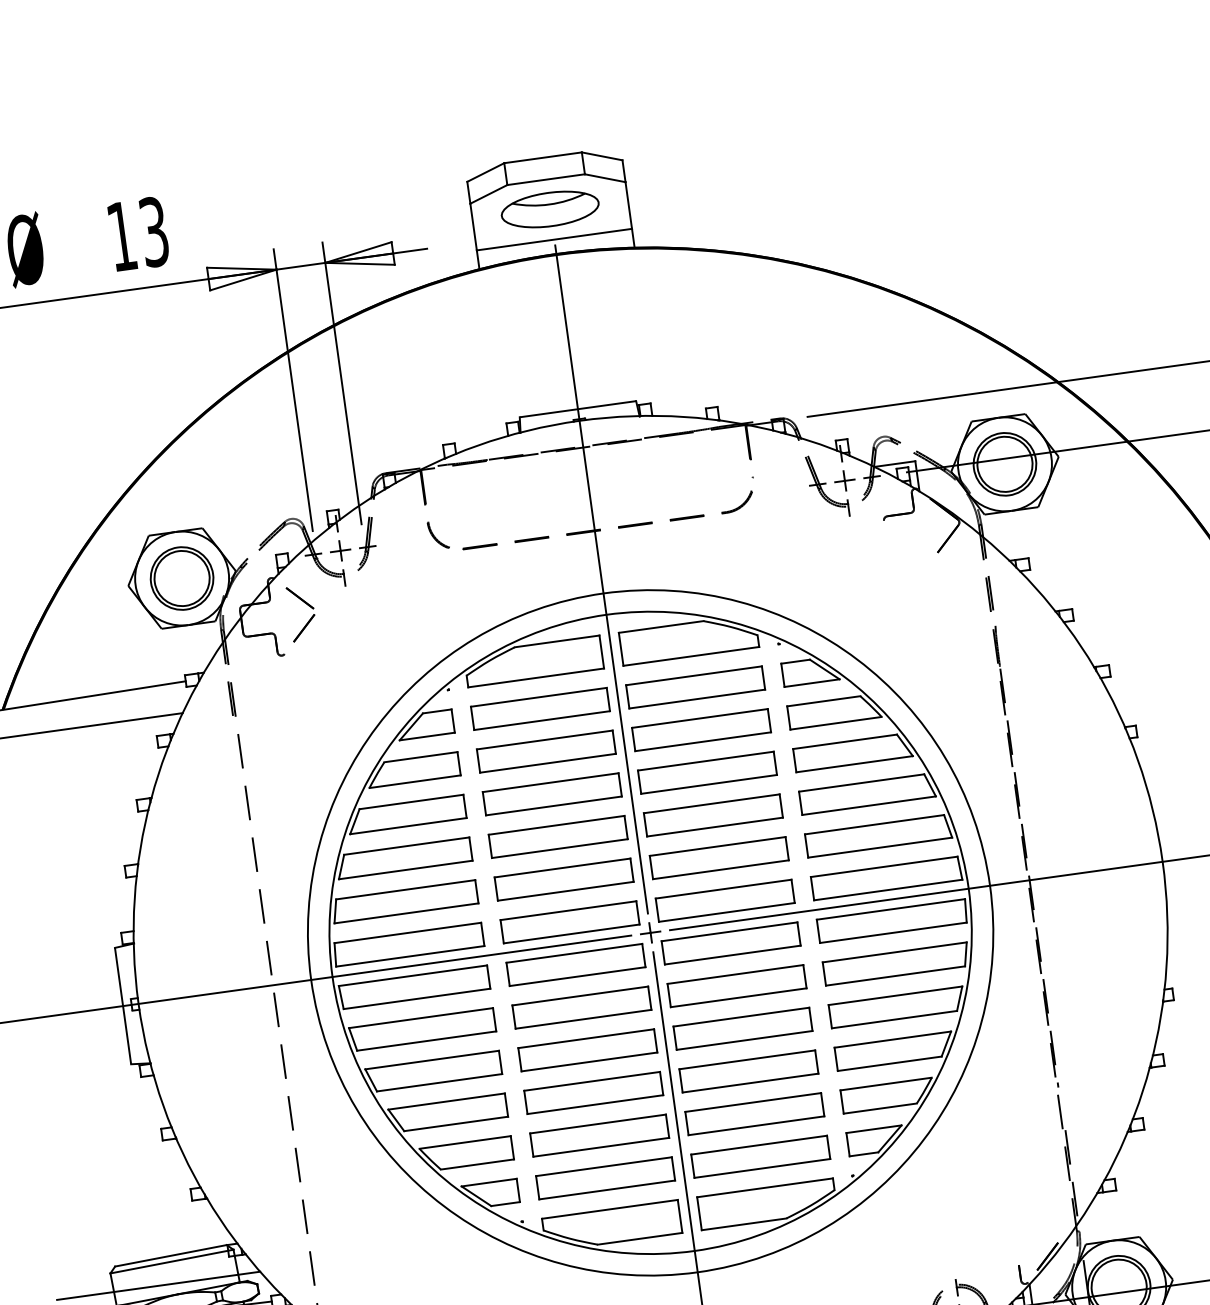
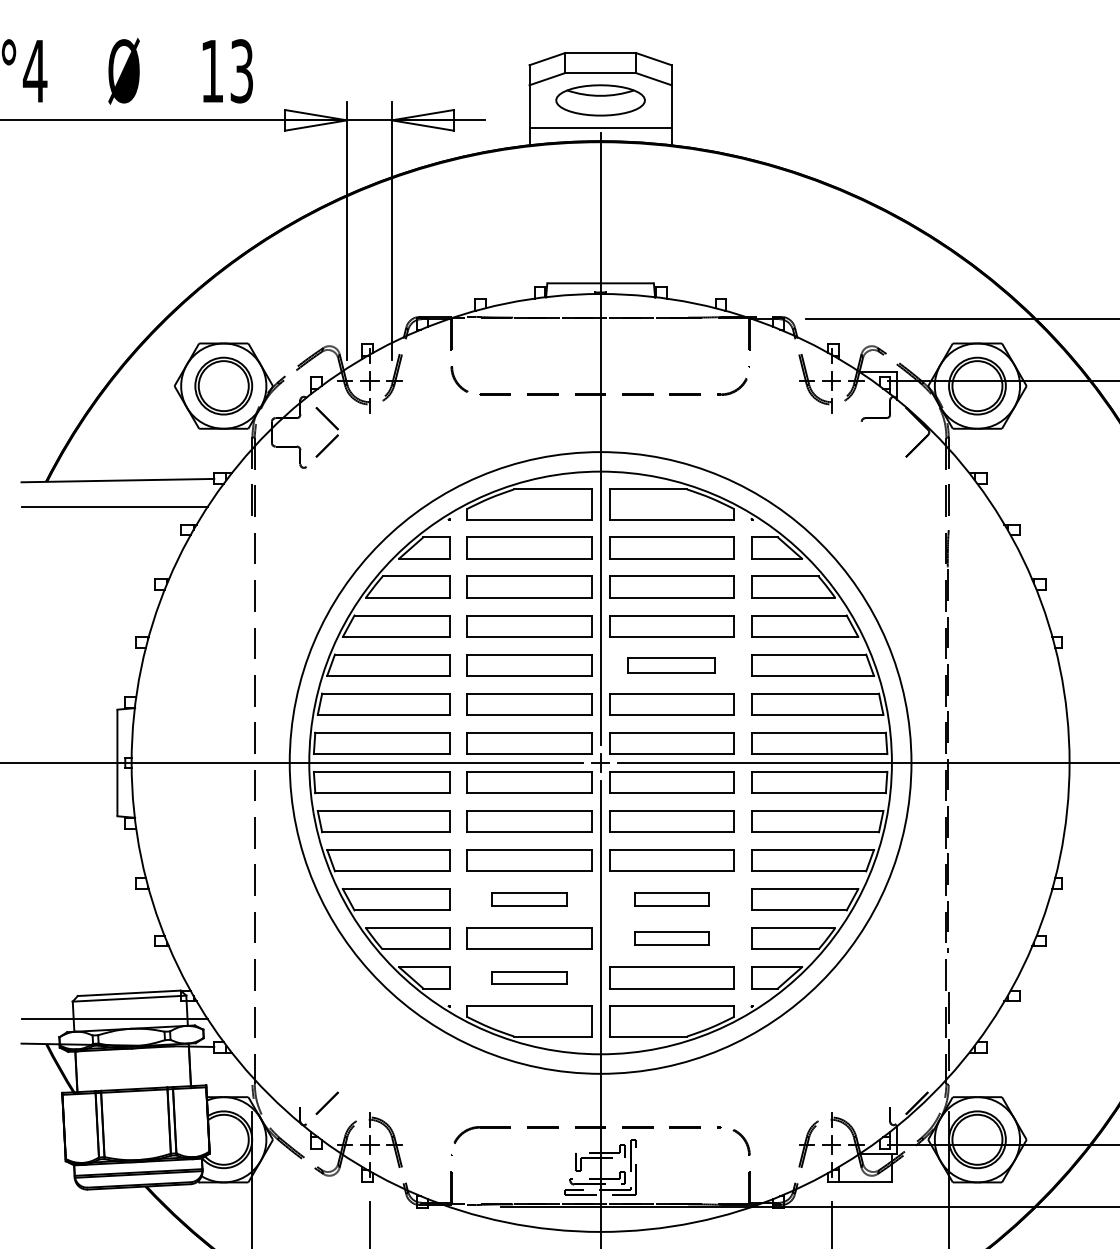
part: (713, 815) -> (671, 665), size x0.7
part: (748, 1071) -> (671, 899), size x0.6
part: (593, 1092) -> (529, 899), size x0.6
part: (754, 1113) -> (671, 938), size x0.6
part: (605, 1177) -> (529, 977), size x0.6

